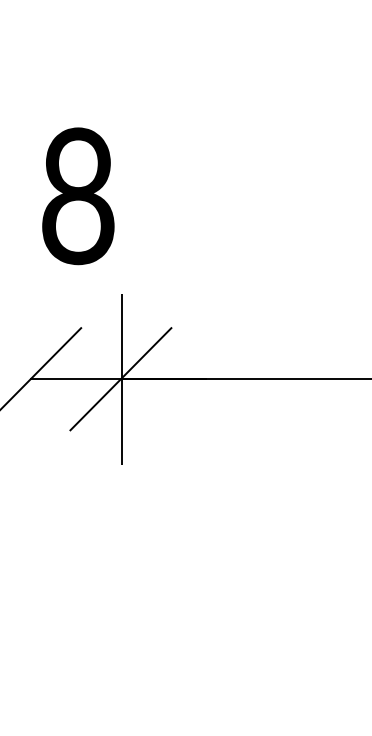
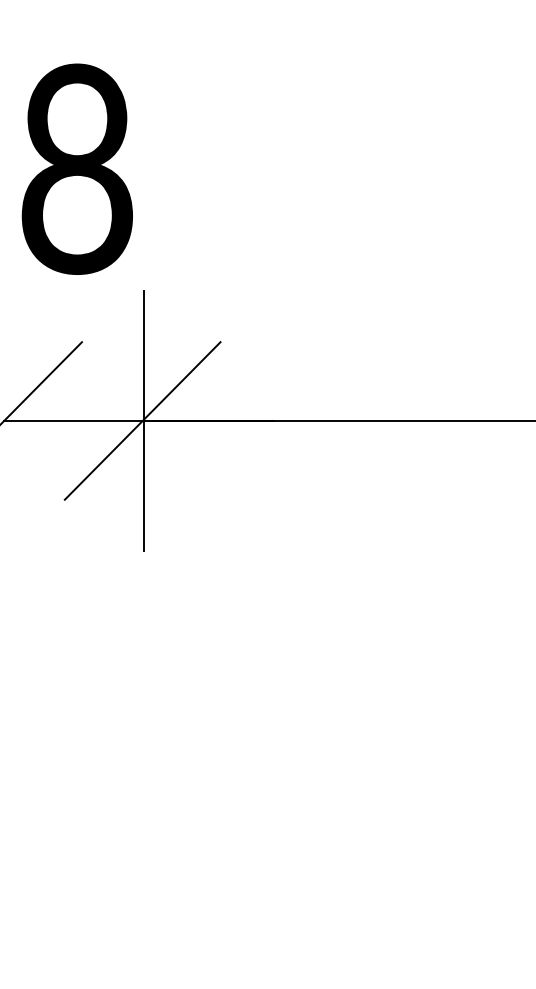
text: (78, 196) -> (77, 169), moved

